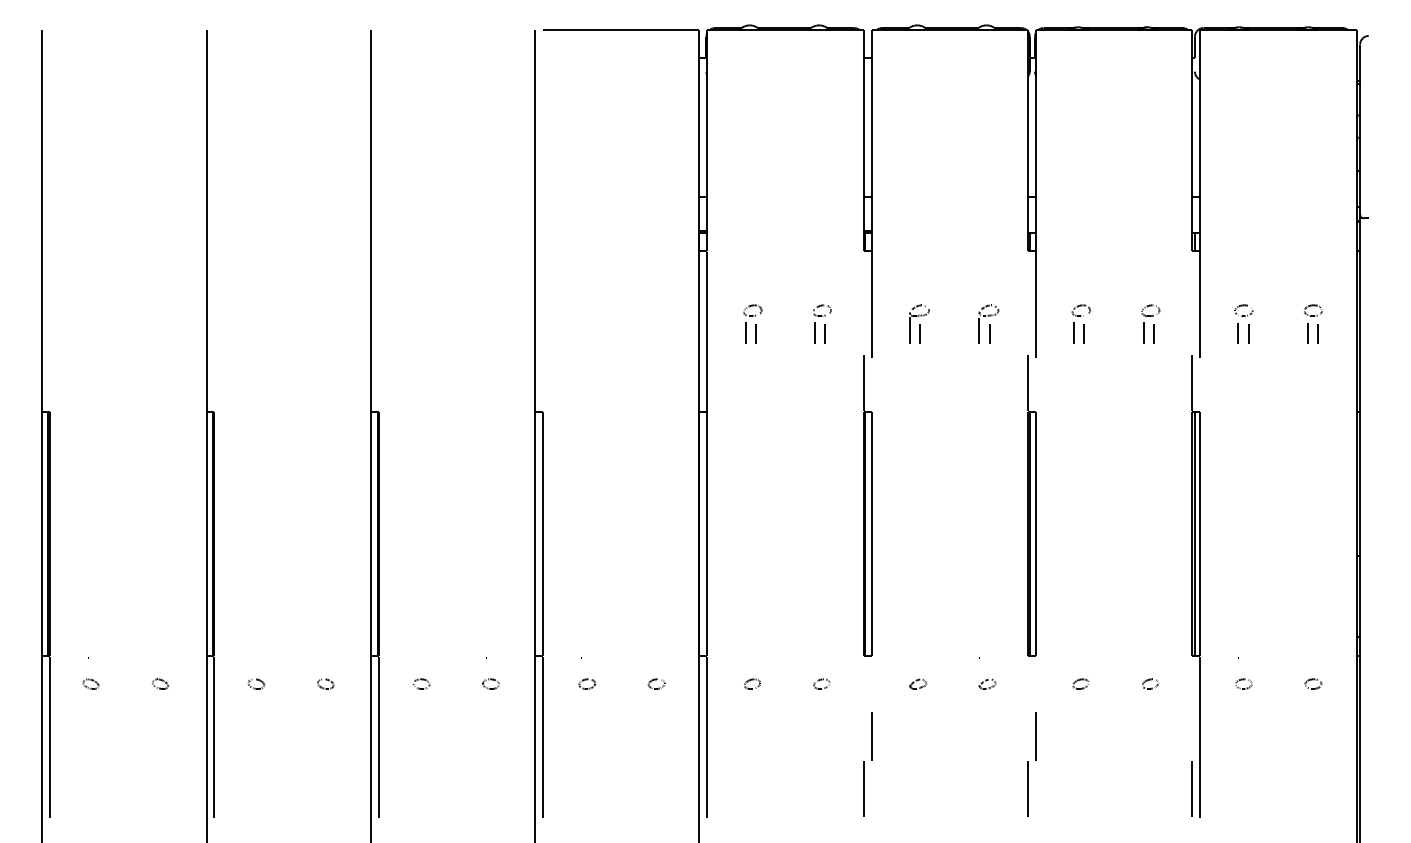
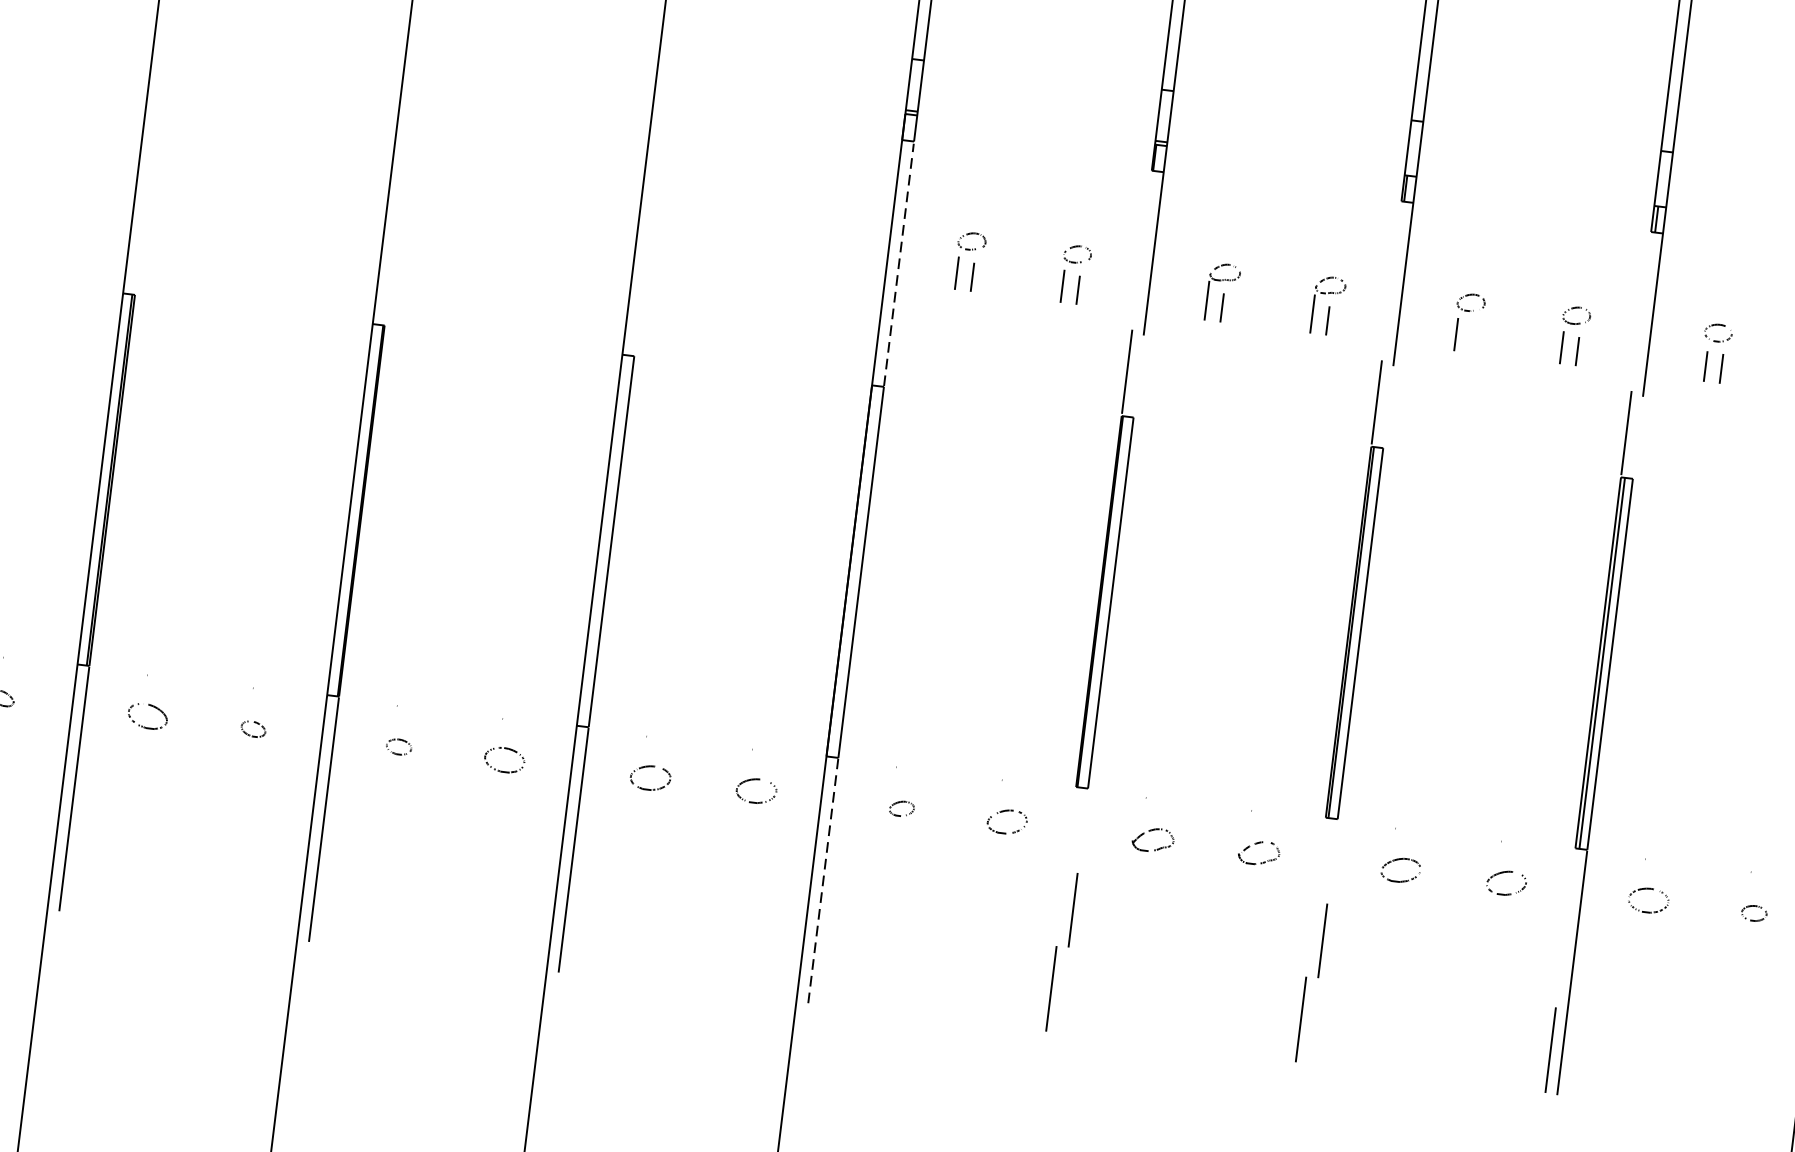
line: (707, 331) -> (899, 264), solid -> dashed
line: (1083, 333) -> (1470, 337), removed
part: (256, 683) -> (148, 715), size x1.6
part: (490, 683) -> (503, 758), size x1.6
part: (587, 683) -> (651, 777), size x1.6
part: (656, 683) -> (756, 789), size x1.6
part: (821, 683) -> (1006, 820), size x1.6
part: (918, 683) -> (1154, 838), size x1.6
part: (987, 683) -> (1259, 851), size x1.6
part: (1080, 683) -> (1400, 869), size x1.6
part: (1150, 683) -> (1506, 882), size x1.6
part: (1243, 683) -> (1648, 899), size x1.6
line: (707, 736) -> (823, 879), solid -> dashed

